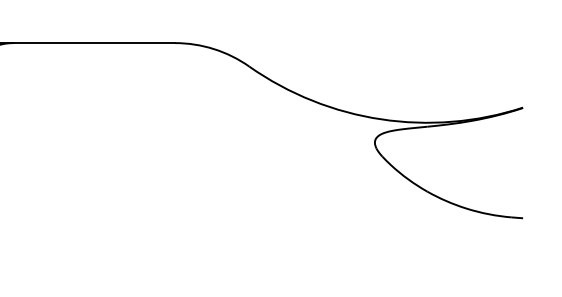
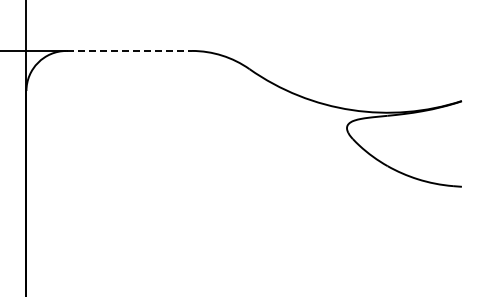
line: (94, 42) -> (129, 50), solid -> dashed

